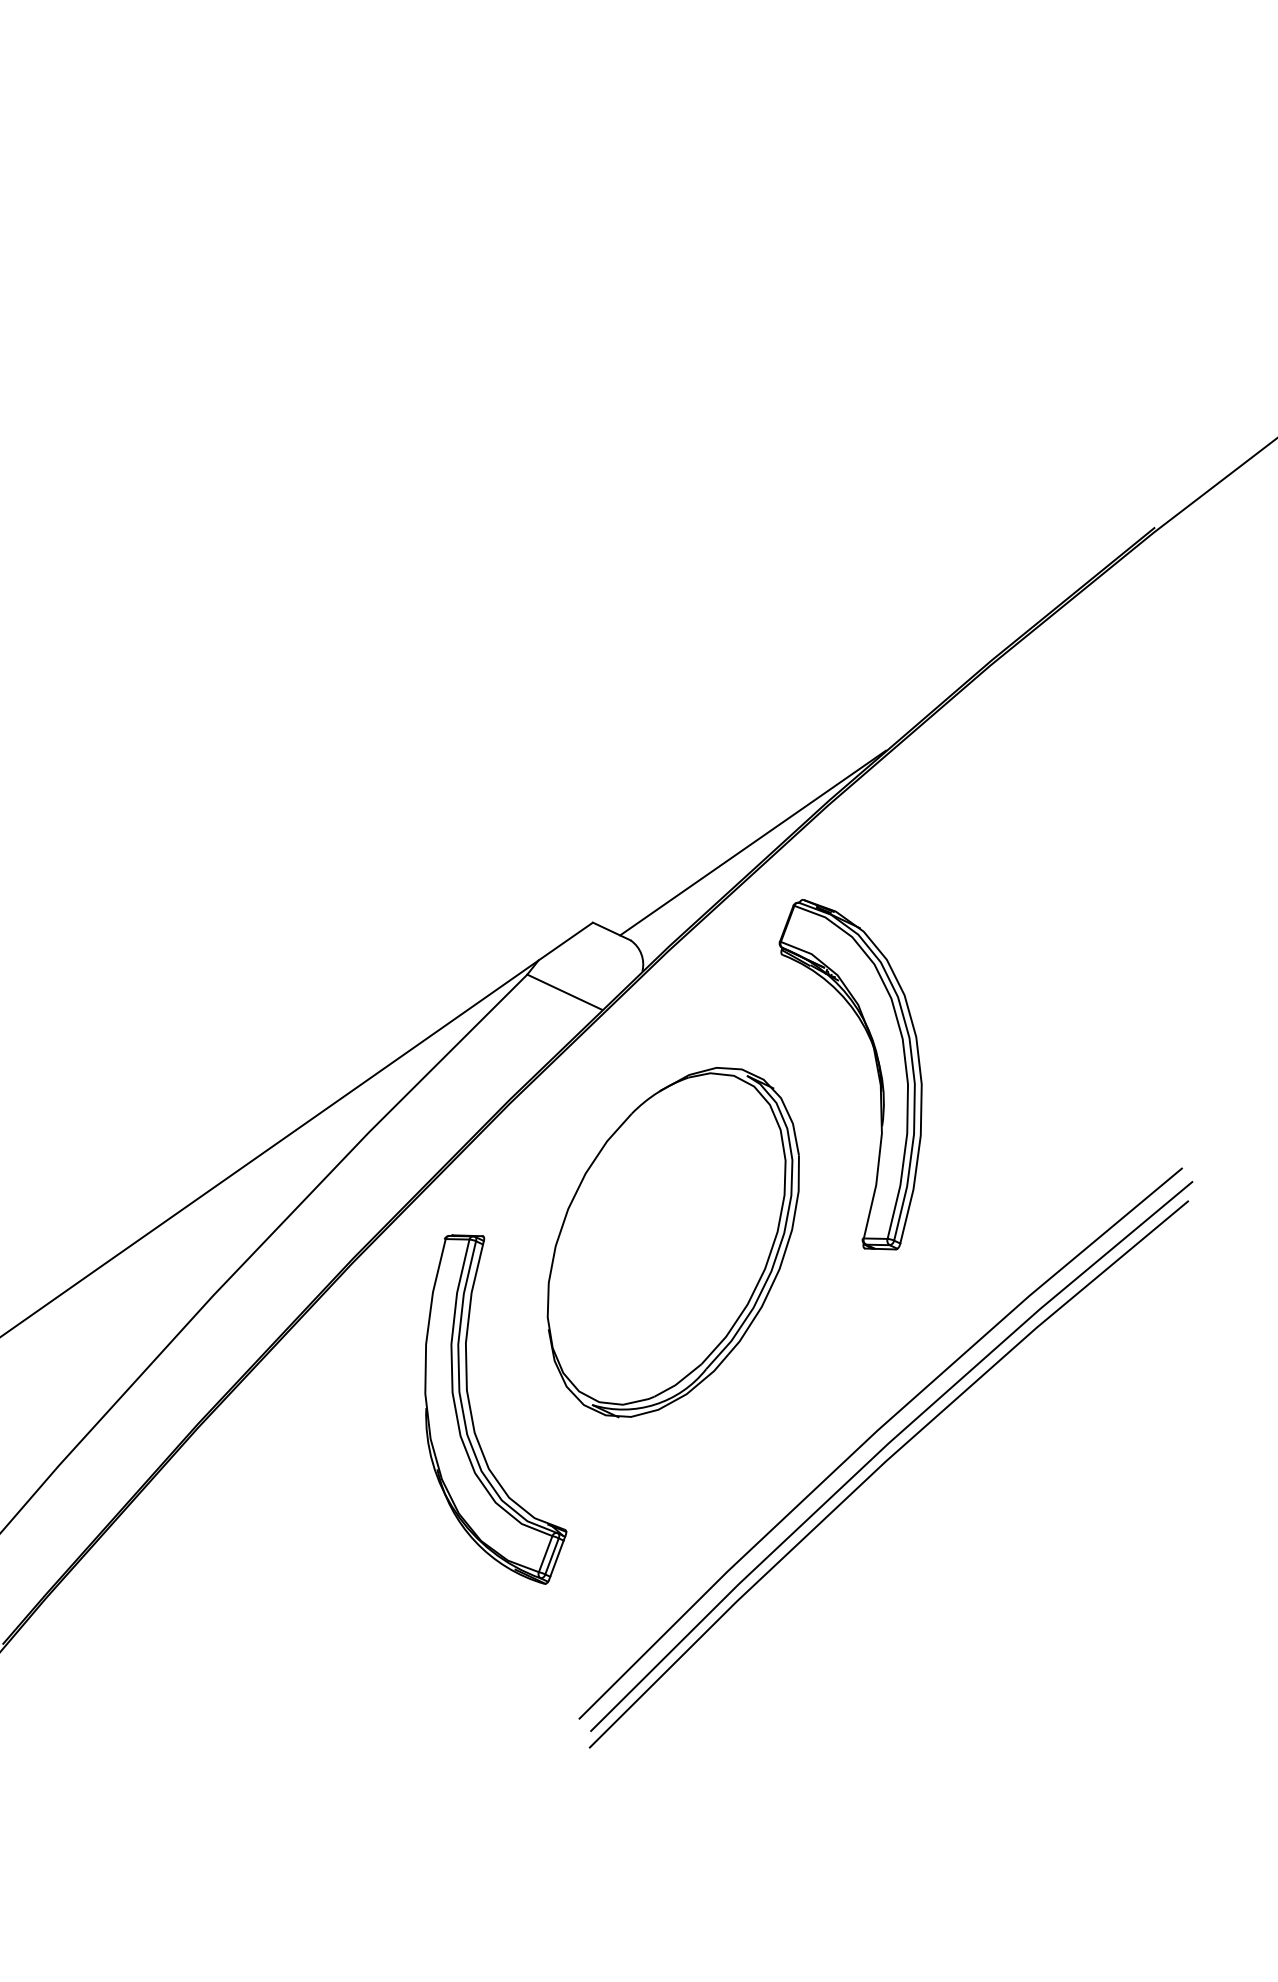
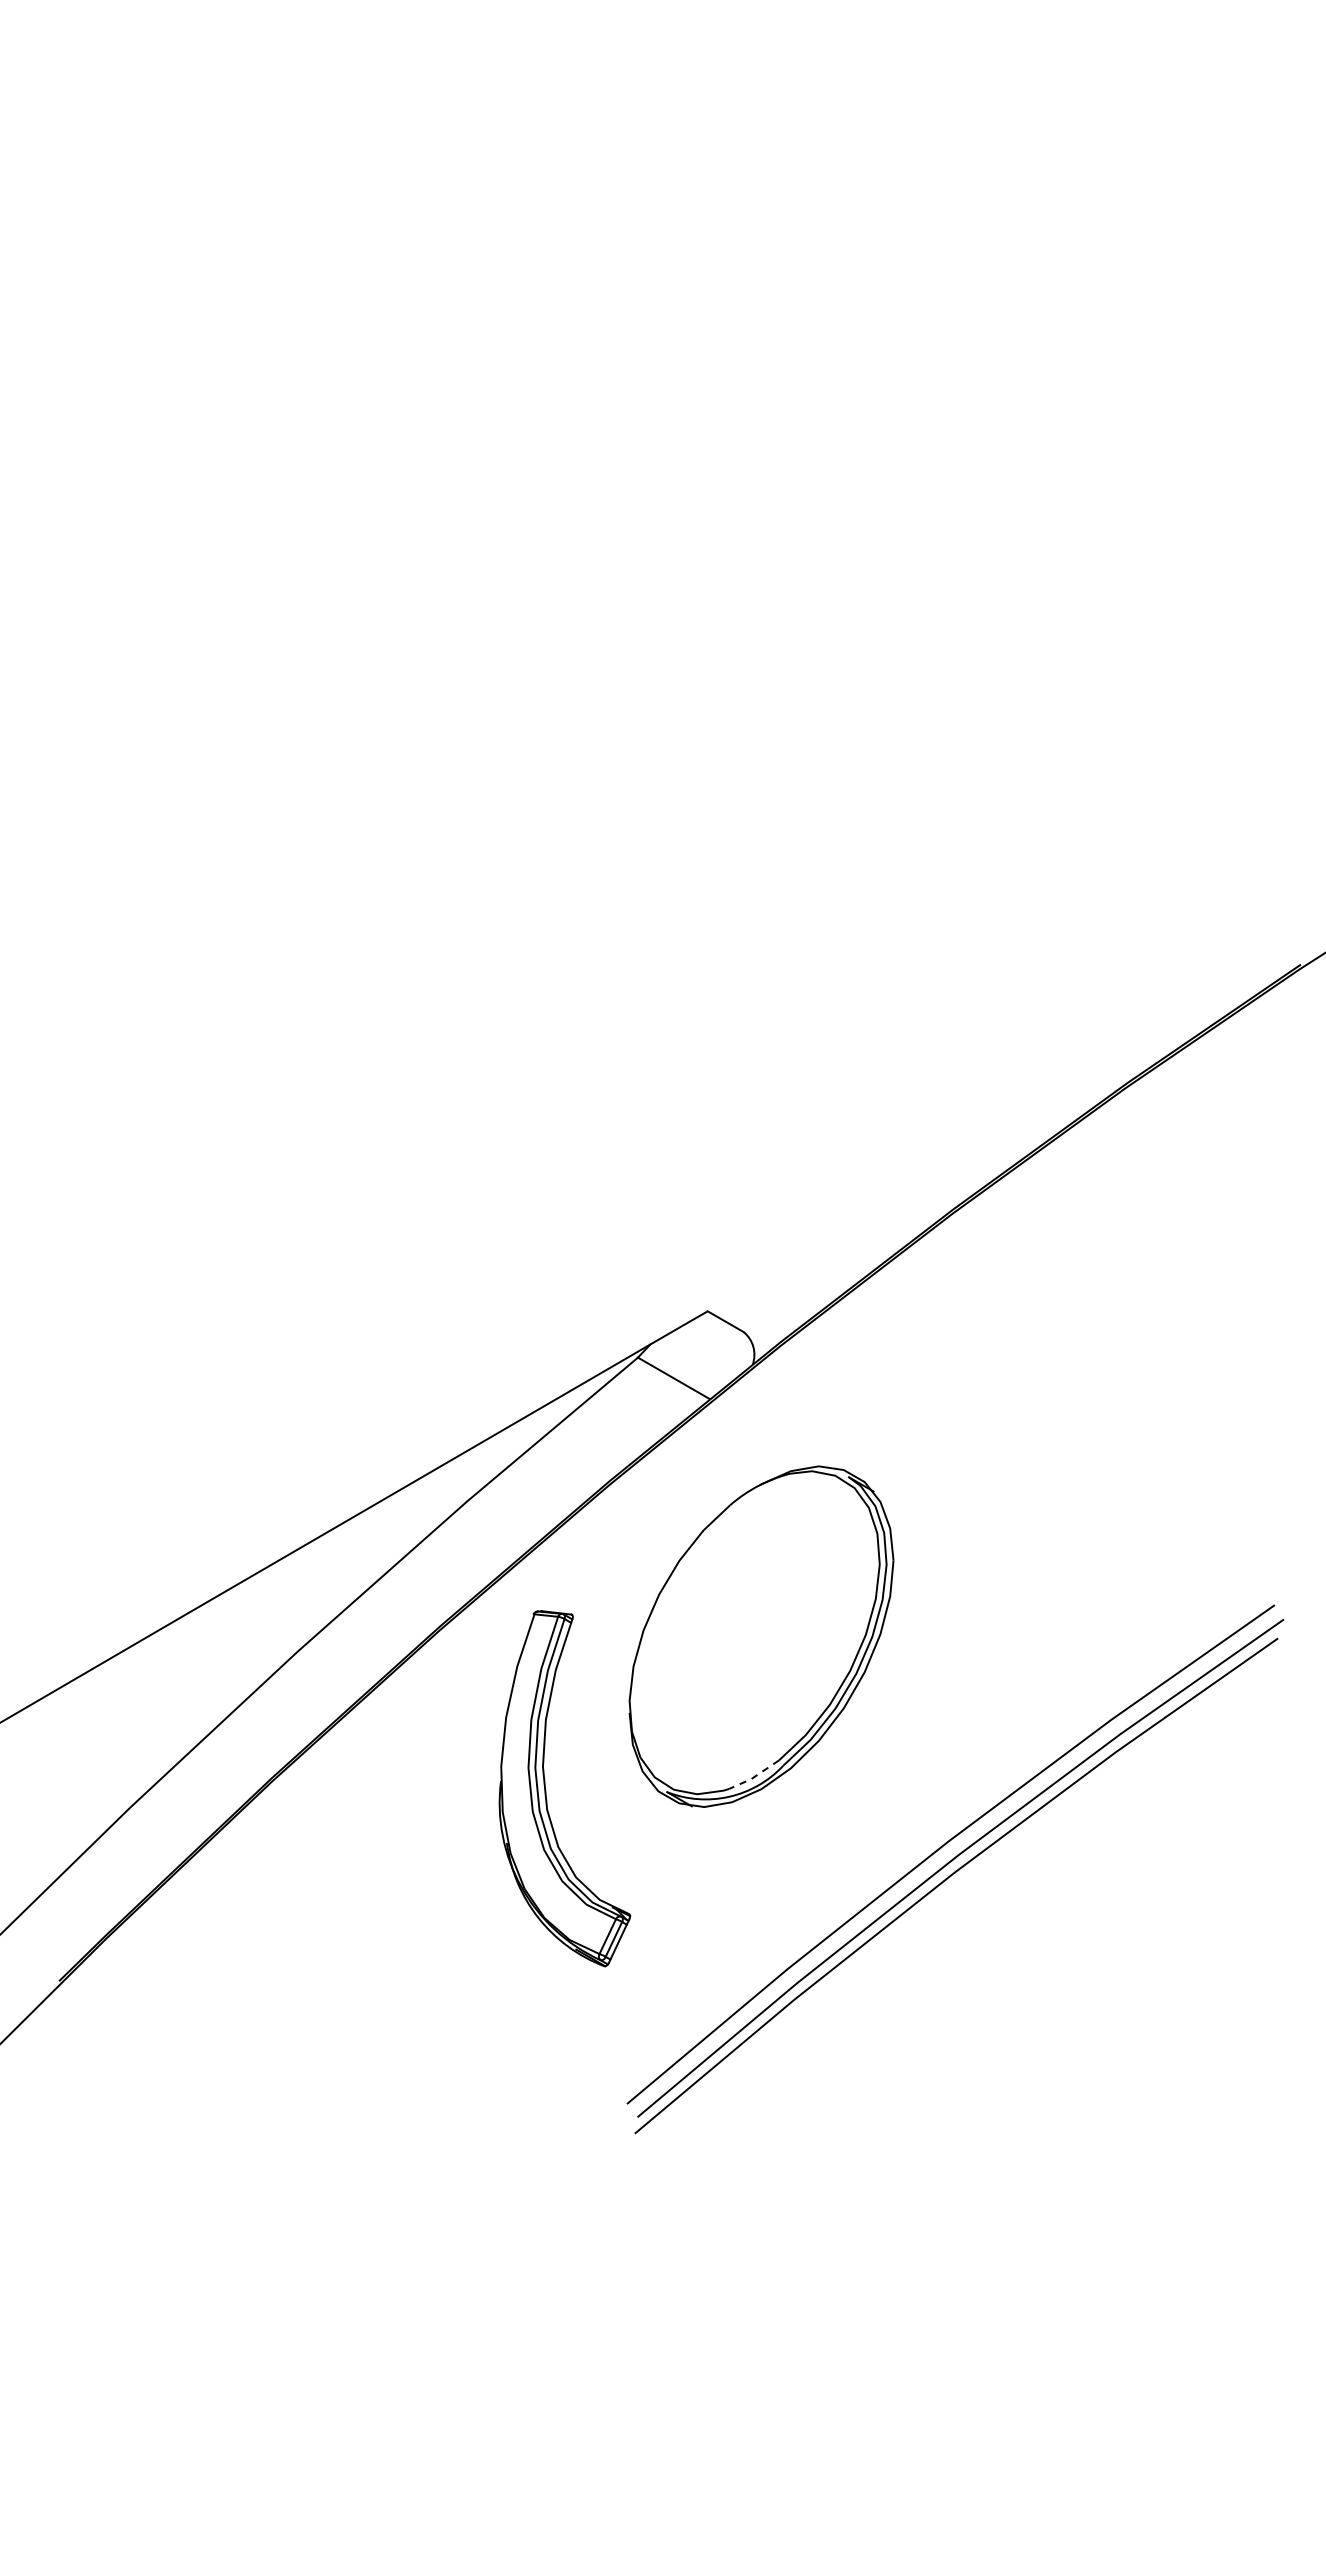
line: (752, 843) -> (873, 1245), removed
part: (877, 1072) -> (978, 1484), removed
line: (678, 1382) -> (754, 1776), solid -> dashed

